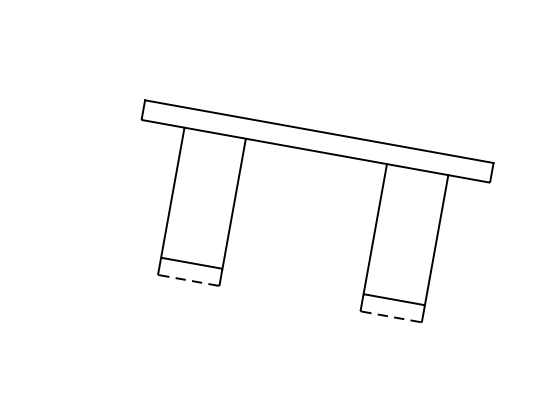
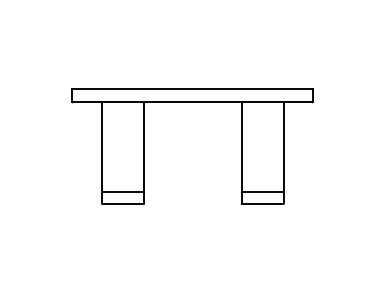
line: (189, 281) -> (123, 204), dashed -> solid
line: (390, 317) -> (262, 204), dashed -> solid

